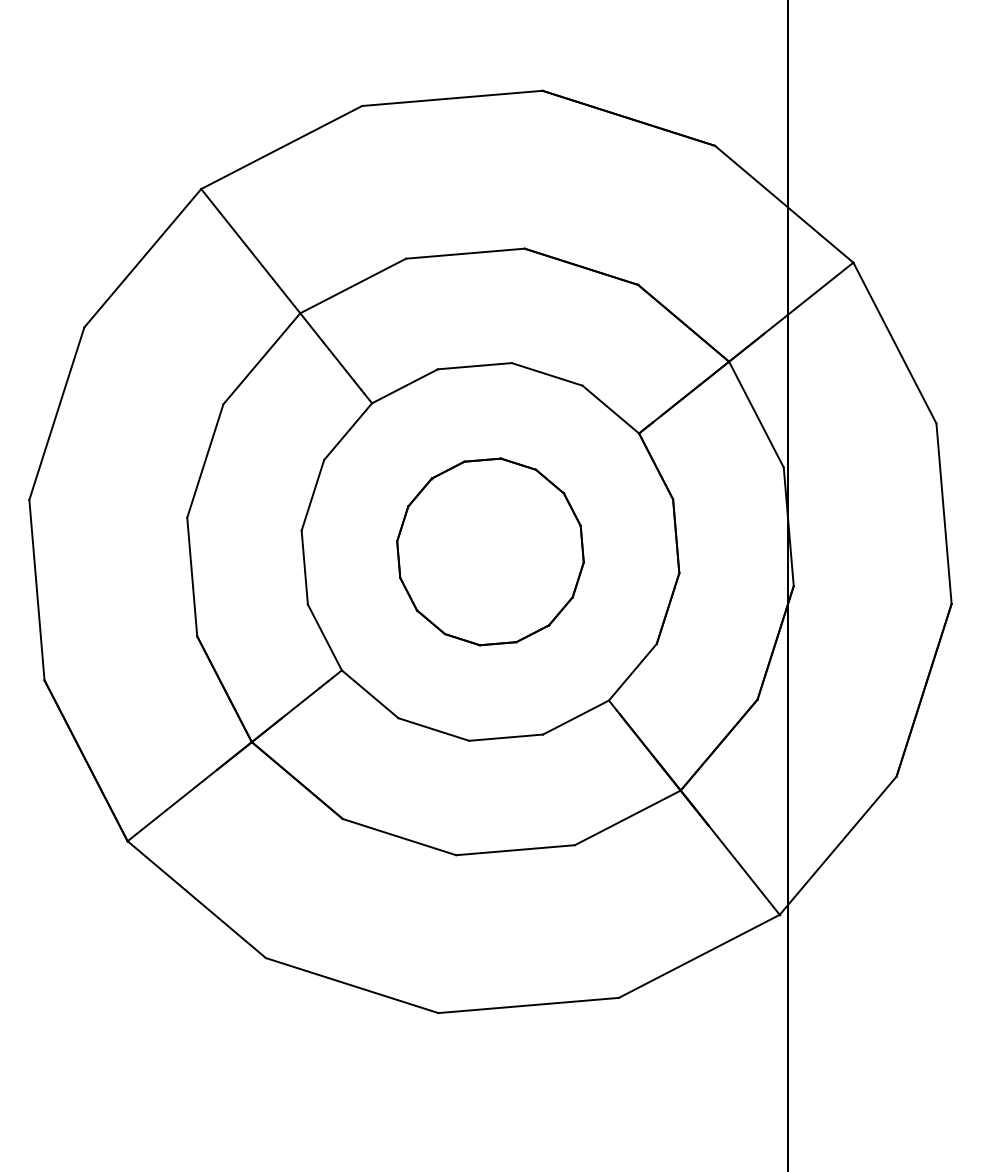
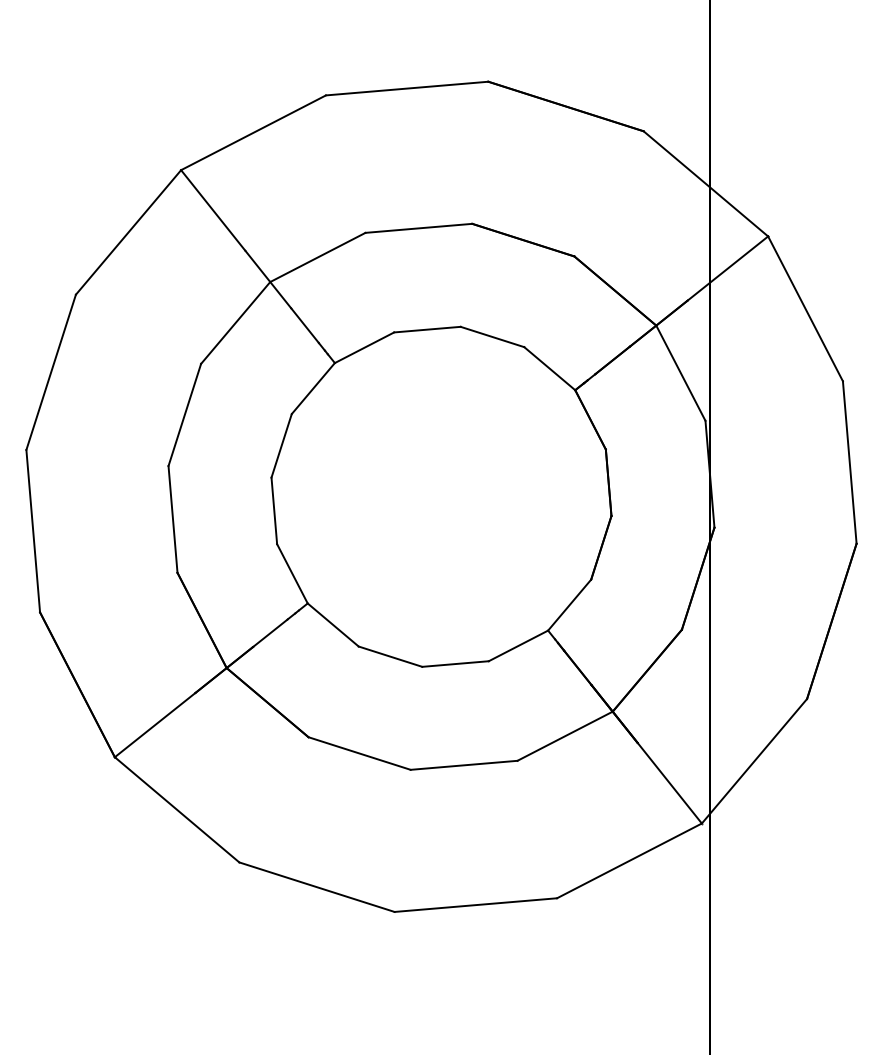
part: (490, 551) -> (441, 496), removed

